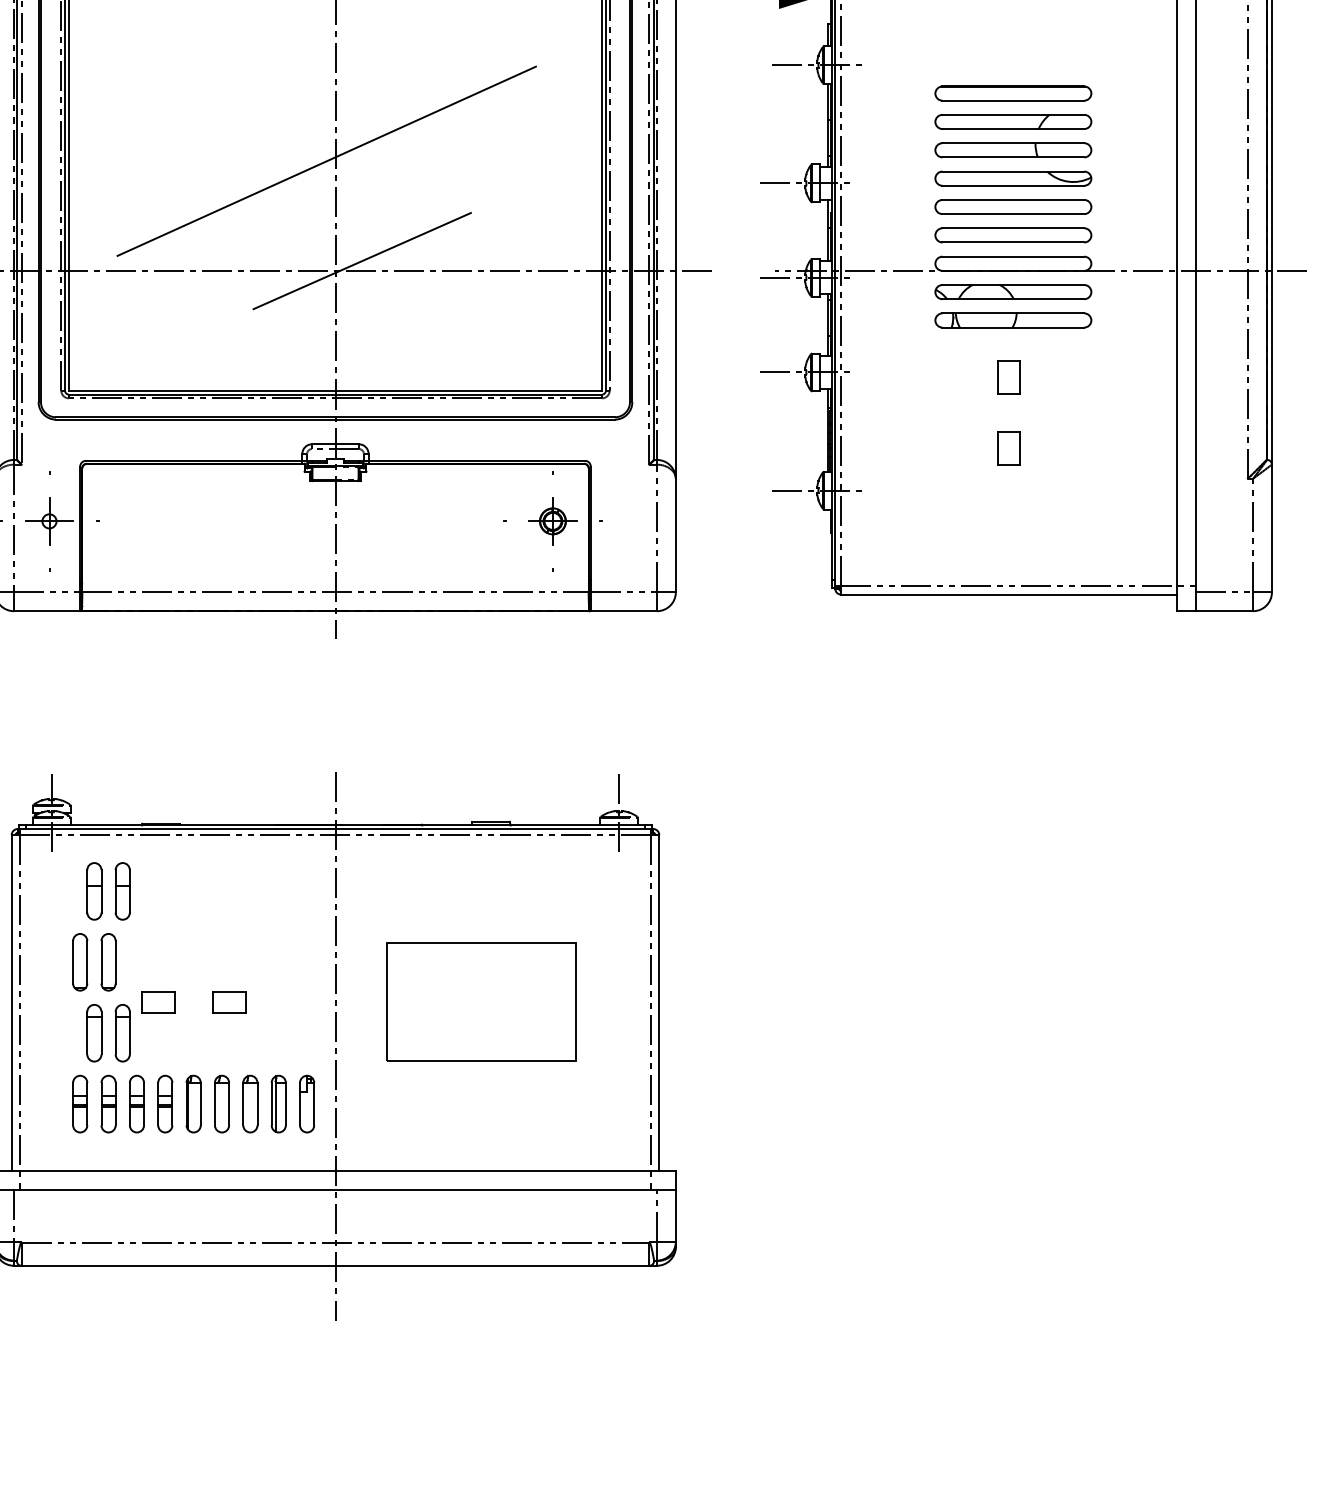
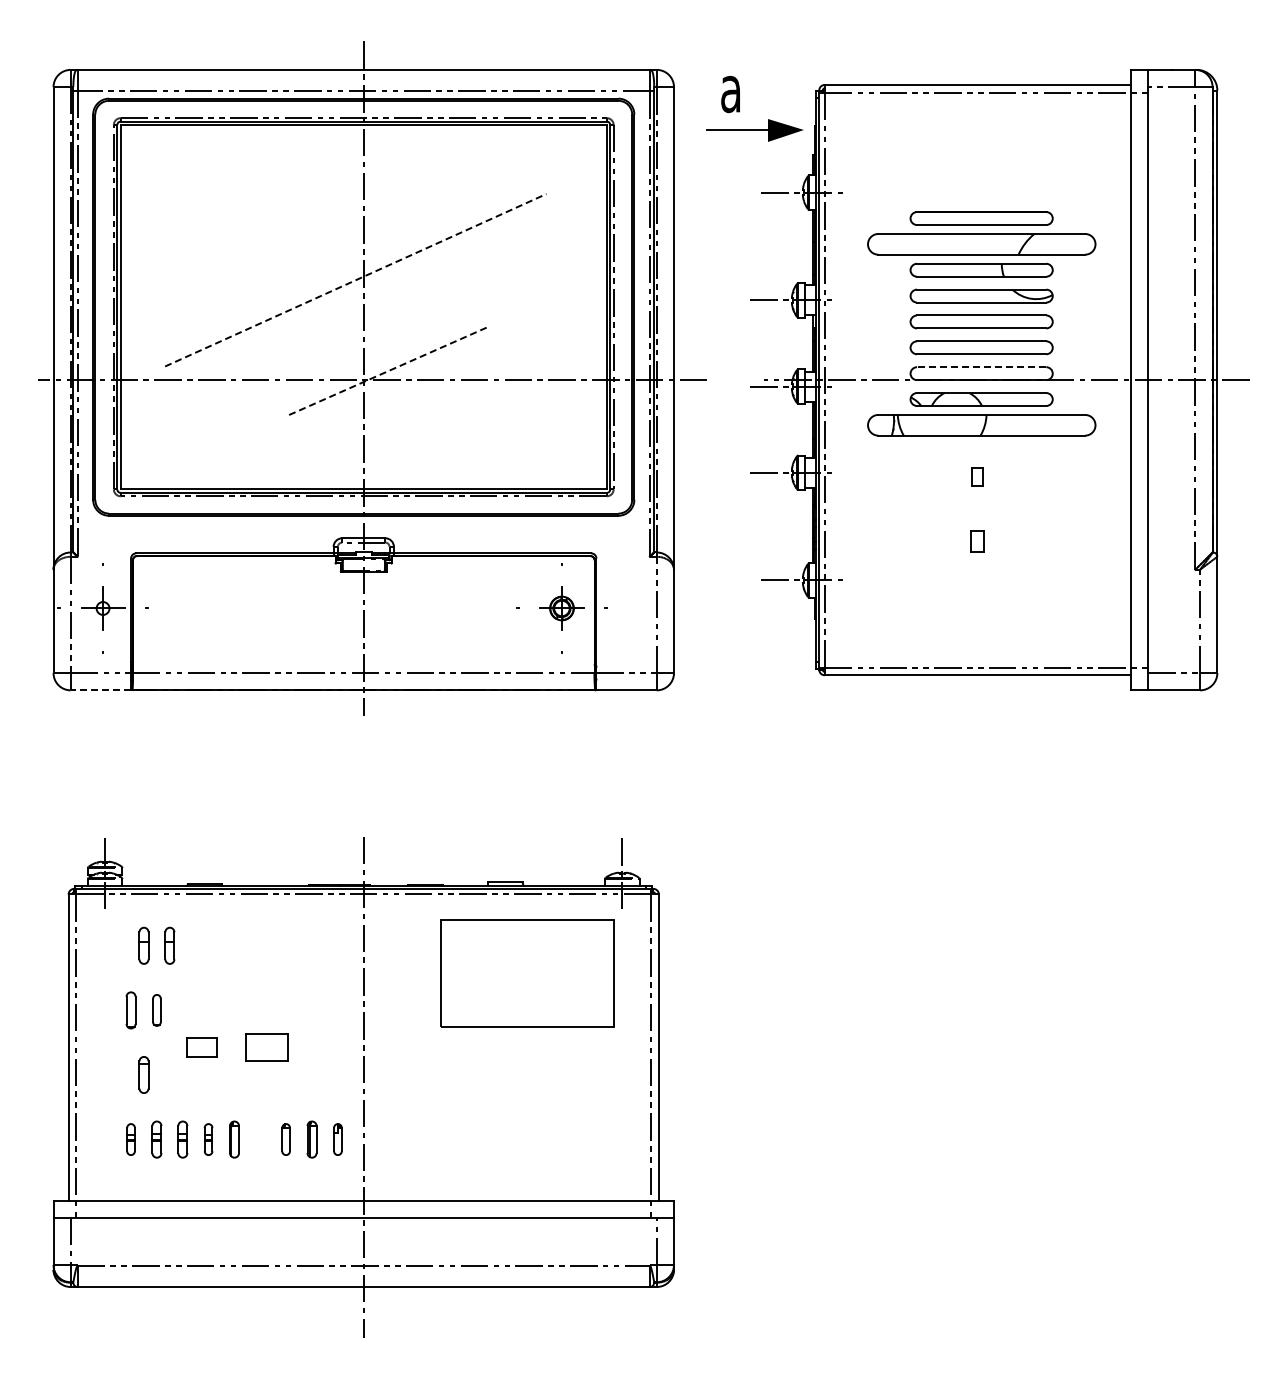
part: (1013, 122) -> (981, 244), size x1.6
line: (327, 161) -> (356, 280), solid -> dashed
line: (1013, 257) -> (981, 367), solid -> dashed
line: (362, 261) -> (388, 371), solid -> dashed
part: (1013, 320) -> (981, 425), size x1.6
part: (1008, 376) -> (977, 476), size x0.6
part: (1008, 447) -> (977, 541), size x0.7
line: (46, 611) -> (100, 690), solid -> dashed
part: (93, 891) -> (143, 945), size x0.7
part: (122, 891) -> (169, 945), size x0.7
part: (79, 962) -> (130, 1010), size x0.7
part: (108, 962) -> (156, 1010), size x0.6
part: (481, 1001) -> (527, 973), moved
part: (228, 1003) -> (266, 1047), size x1.4
part: (93, 1032) -> (143, 1074), size x0.7
part: (122, 1032) -> (169, 1074), removed
part: (79, 1103) -> (130, 1139), size x0.6
part: (108, 1103) -> (156, 1139), size x0.7
part: (136, 1103) -> (182, 1139), size x0.7
part: (165, 1103) -> (208, 1139), size x0.6
part: (193, 1103) -> (234, 1139), size x0.7
part: (222, 1103) -> (260, 1139), removed
part: (249, 1103) -> (285, 1139), size x0.6
part: (278, 1103) -> (311, 1139), size x0.7
part: (306, 1103) -> (337, 1139), size x0.6

